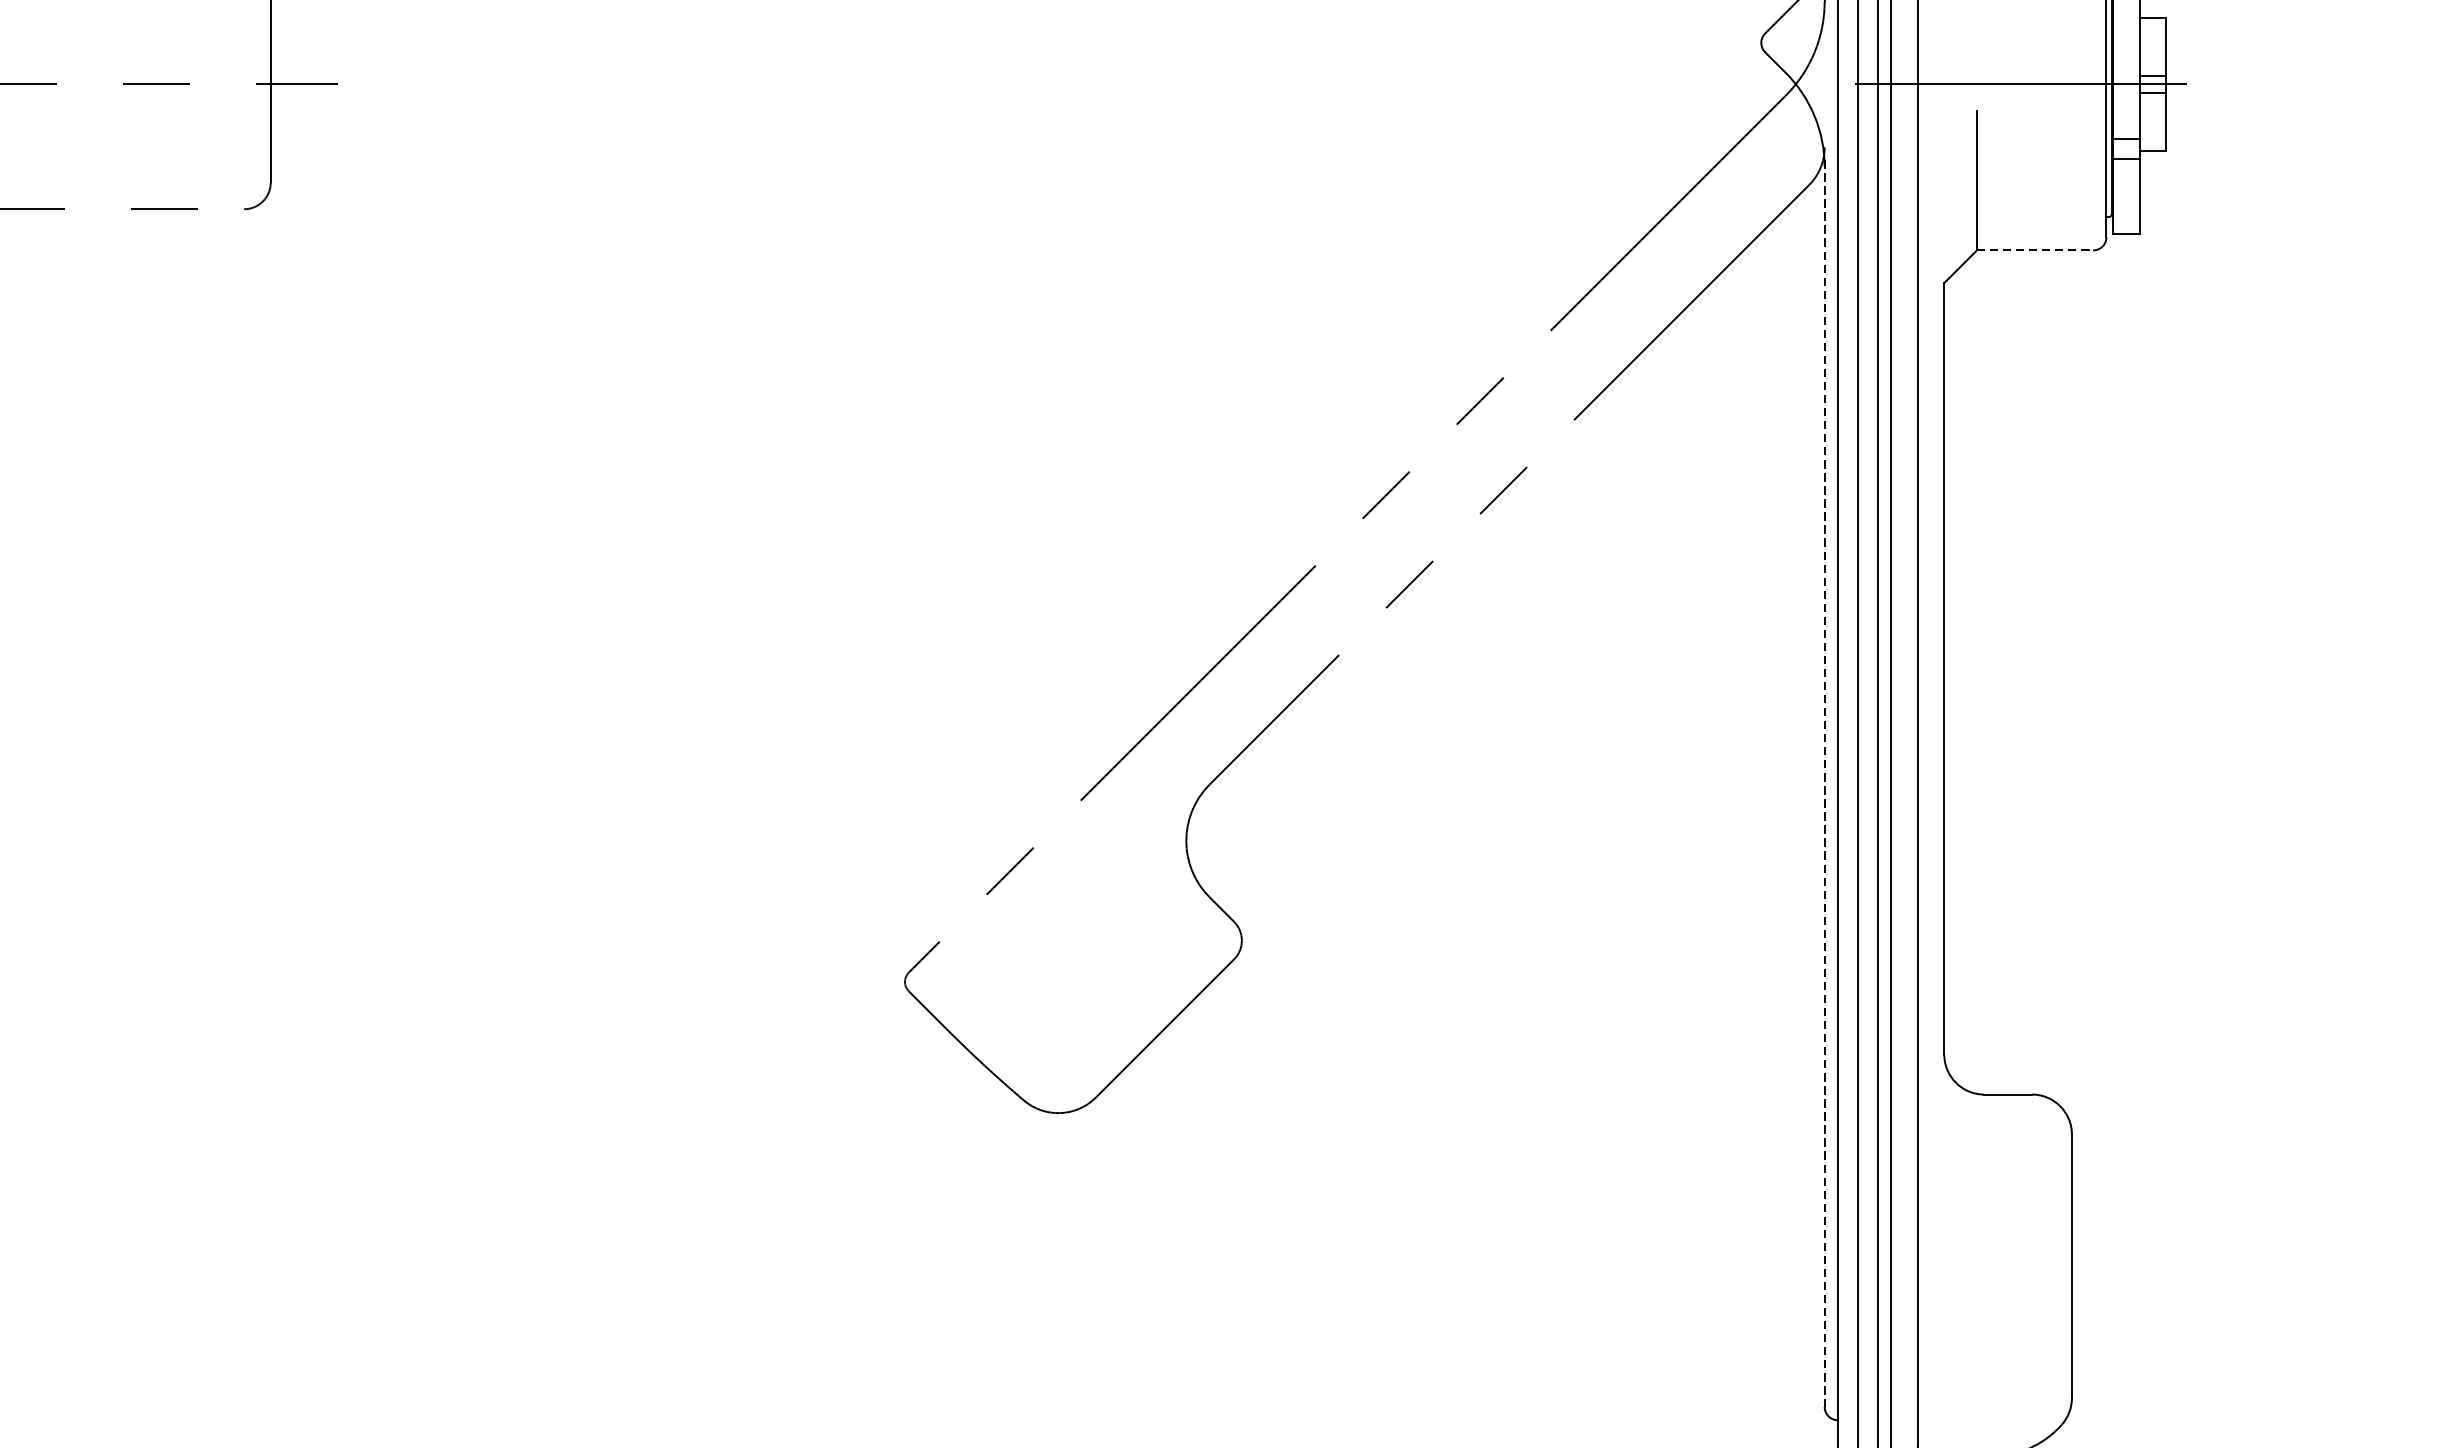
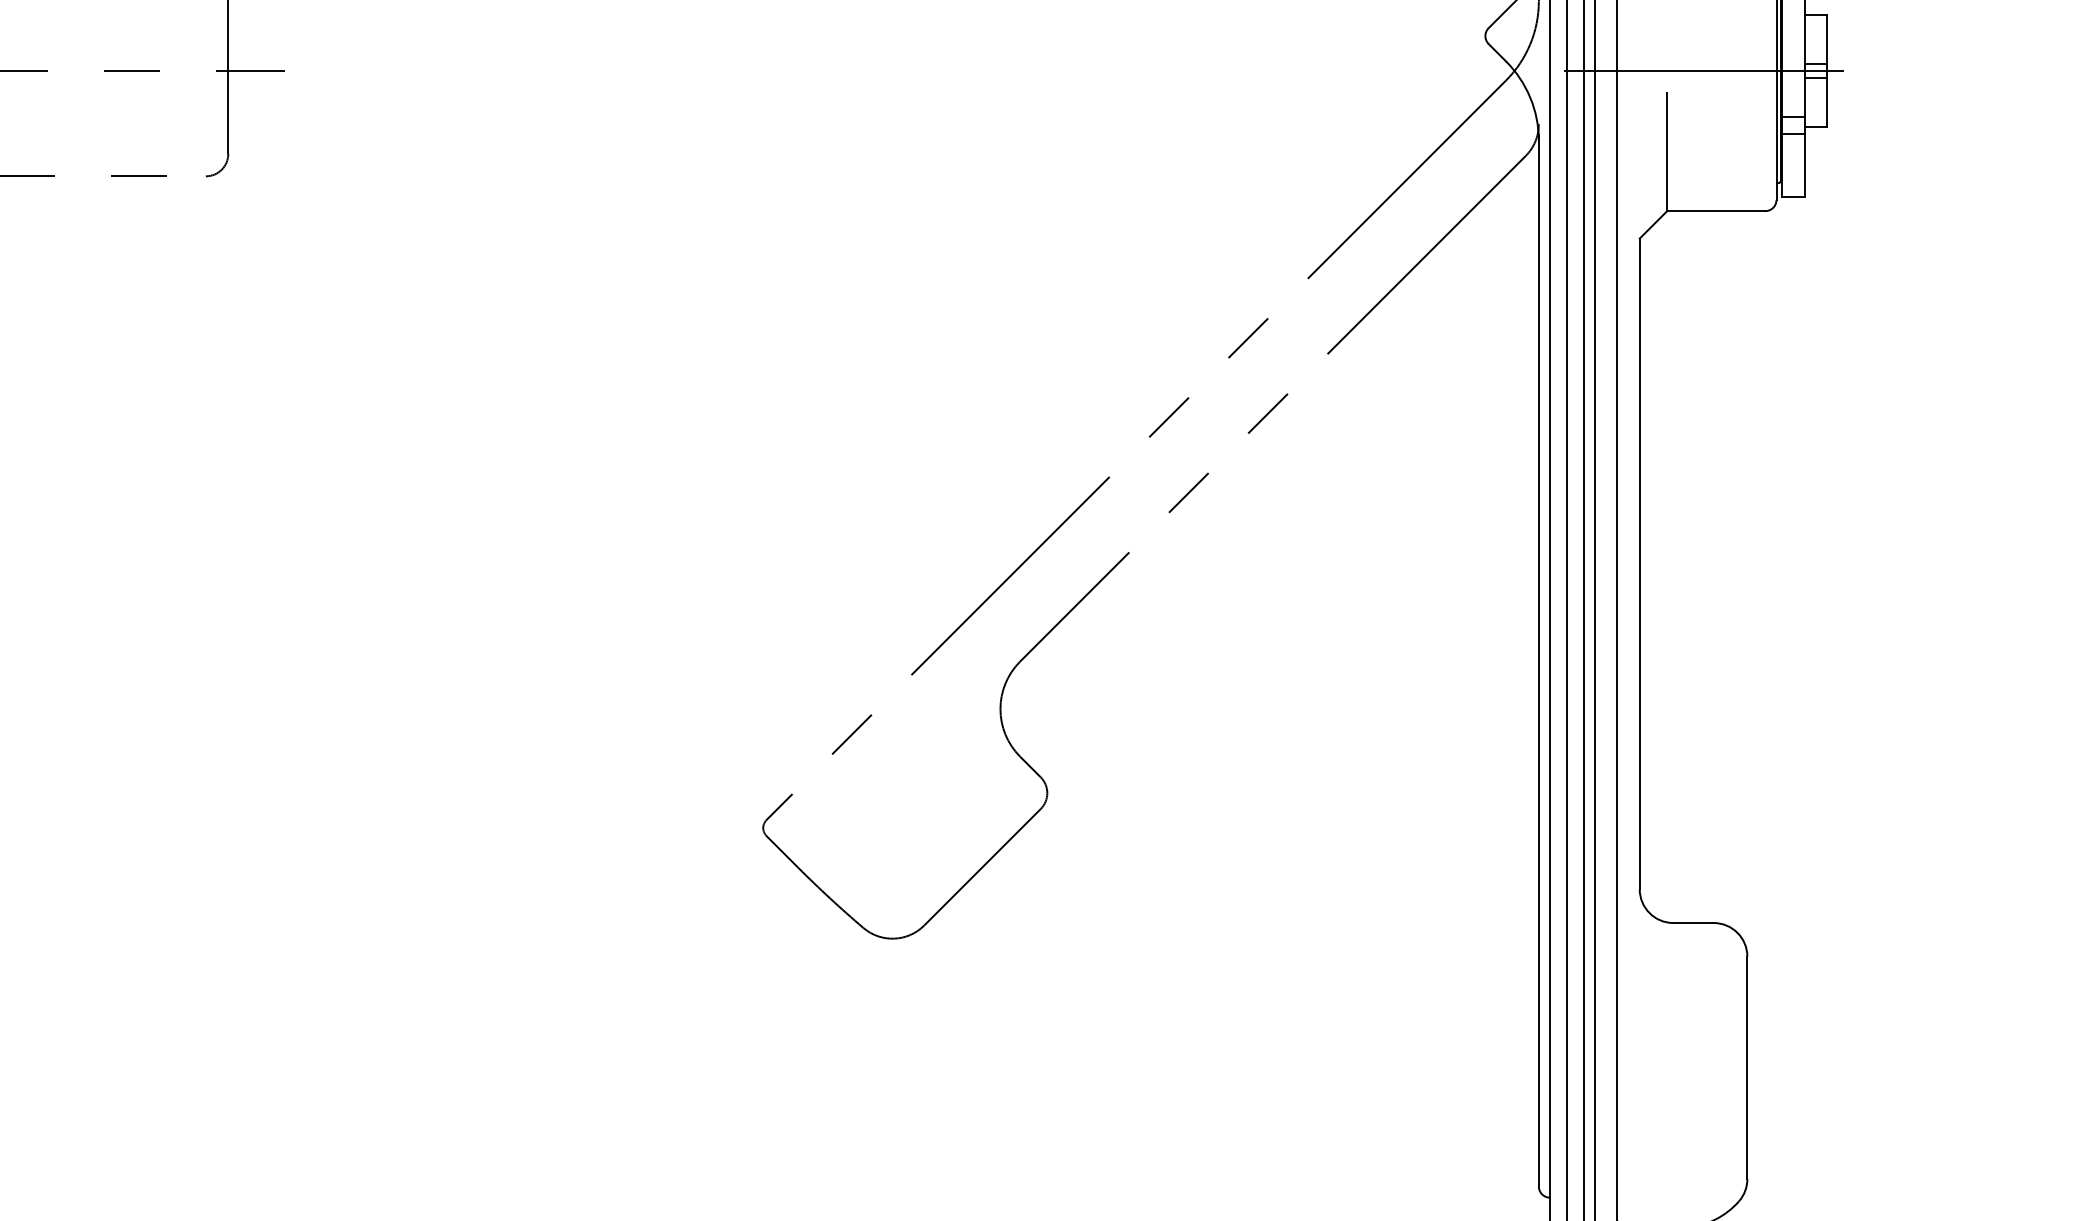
line: (2035, 250) -> (1716, 211), dashed -> solid
line: (1824, 783) -> (1538, 660), dashed -> solid

